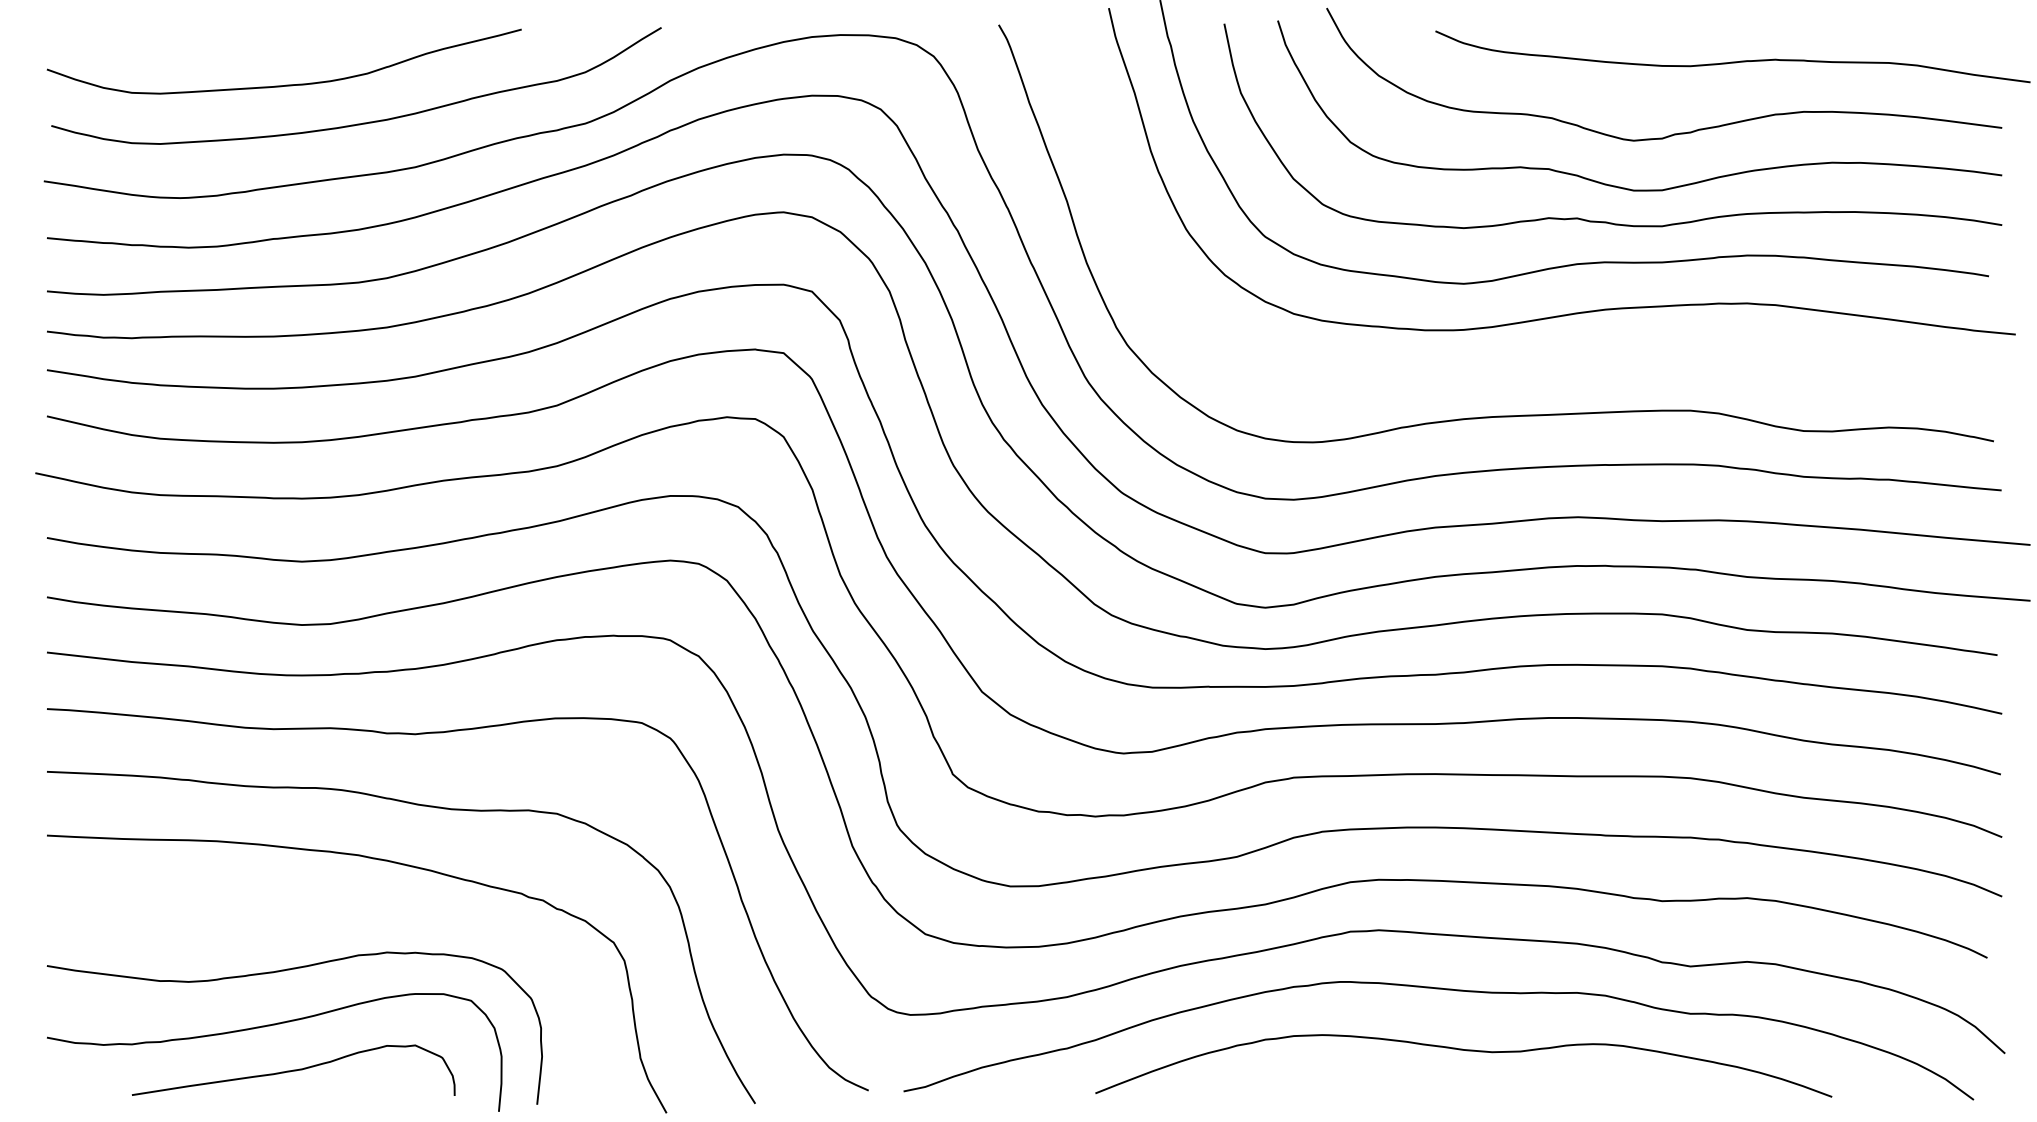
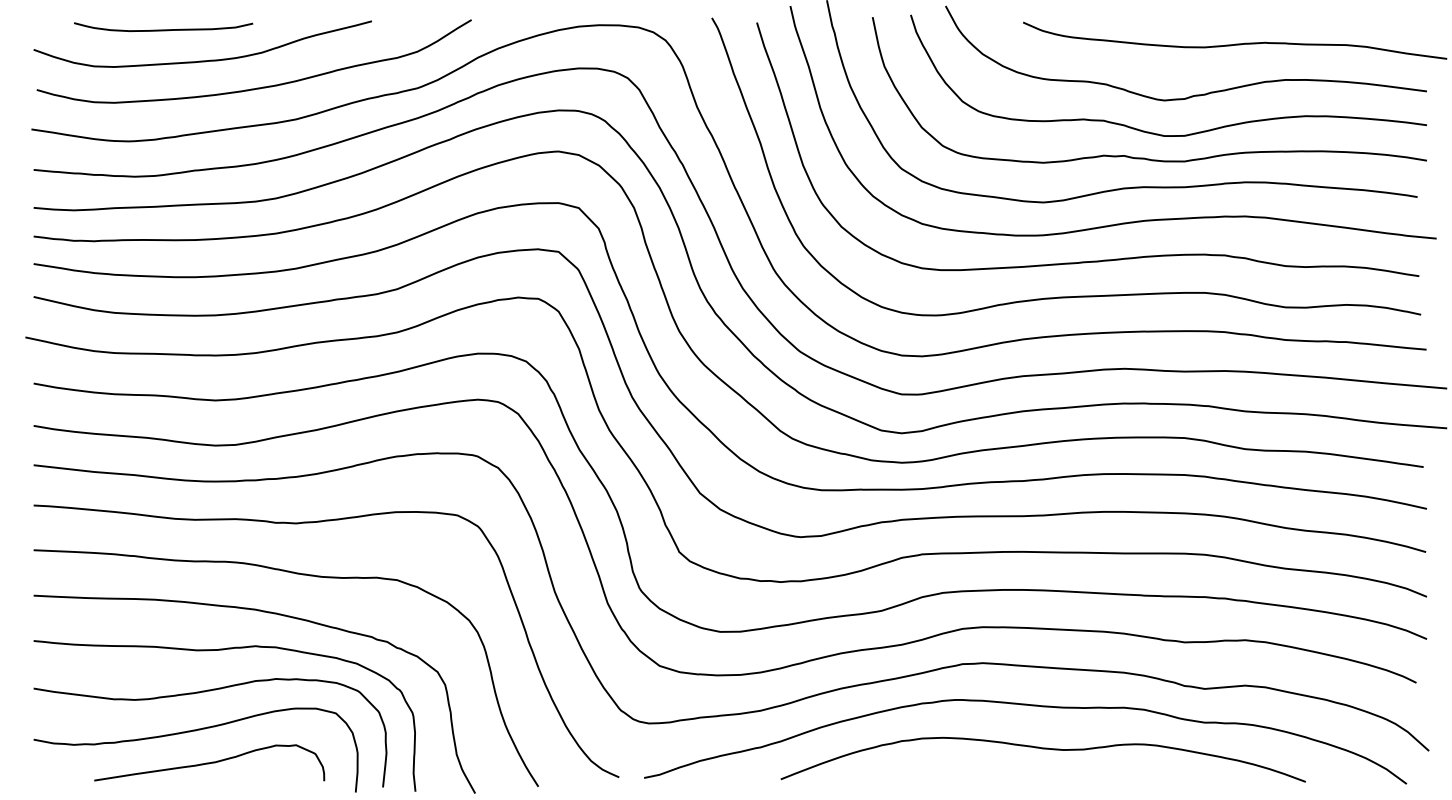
curve: (228, 41) -> (163, 29), added
curve: (1537, 365) -> (1095, 260), added
curve: (309, 912) -> (220, 650), added

